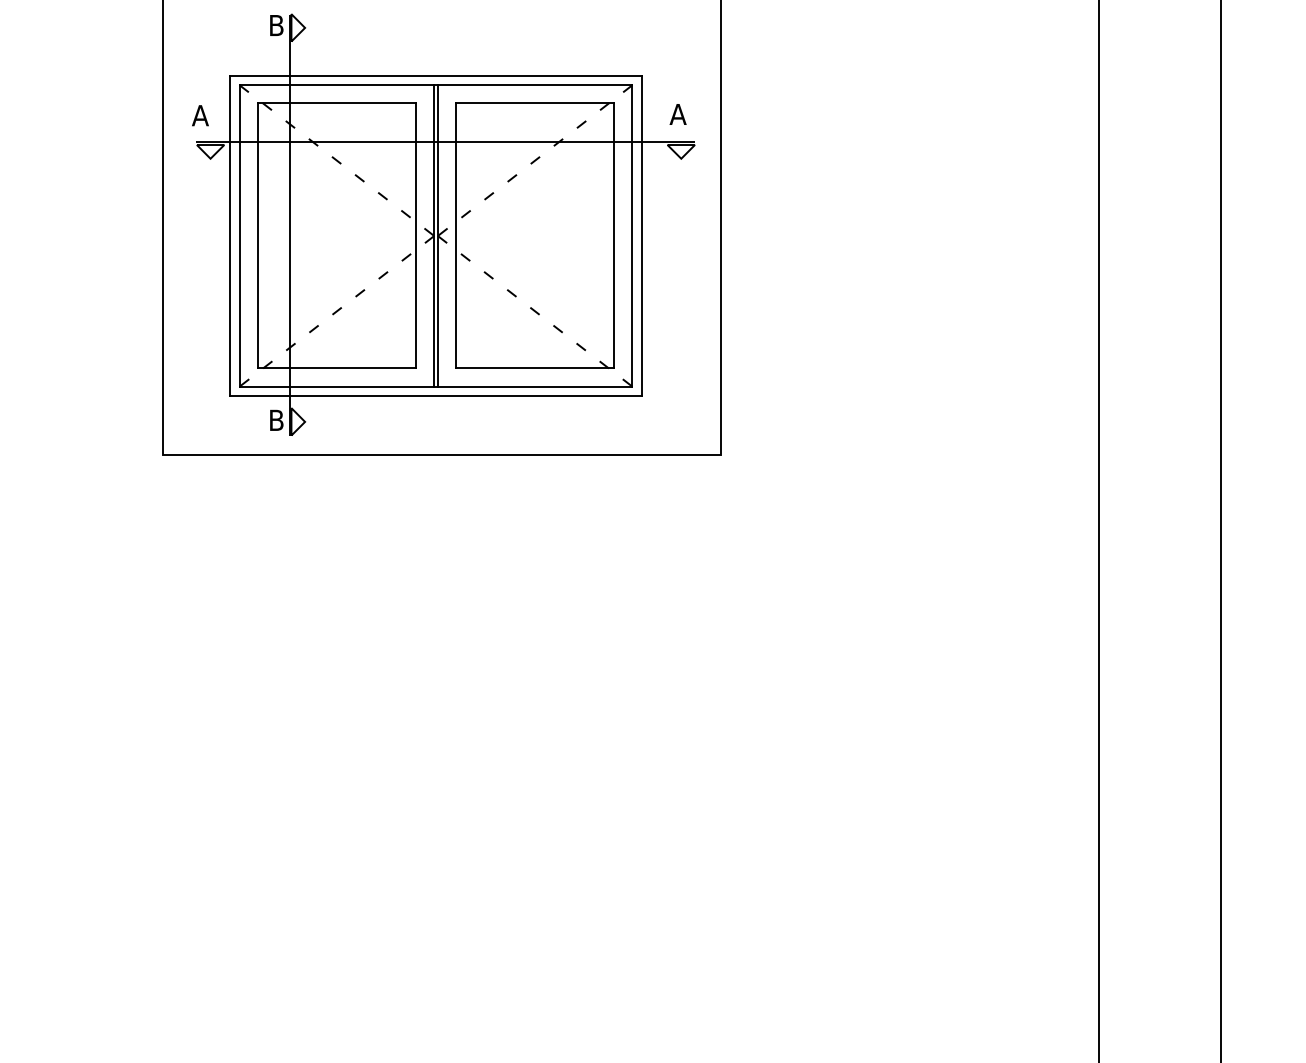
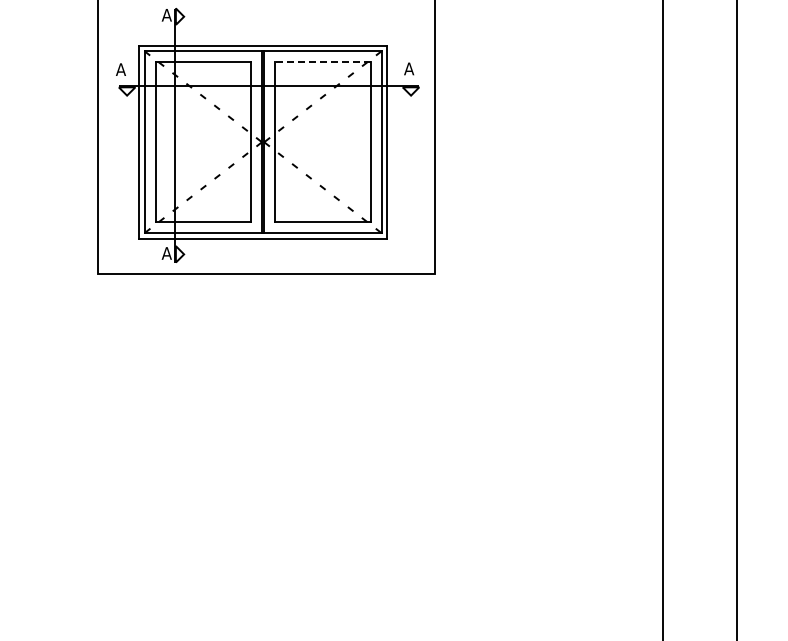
text: (275, 25) -> (166, 15), B -> A
line: (534, 103) -> (322, 62), solid -> dashed
text: (275, 420) -> (166, 253), B -> A

